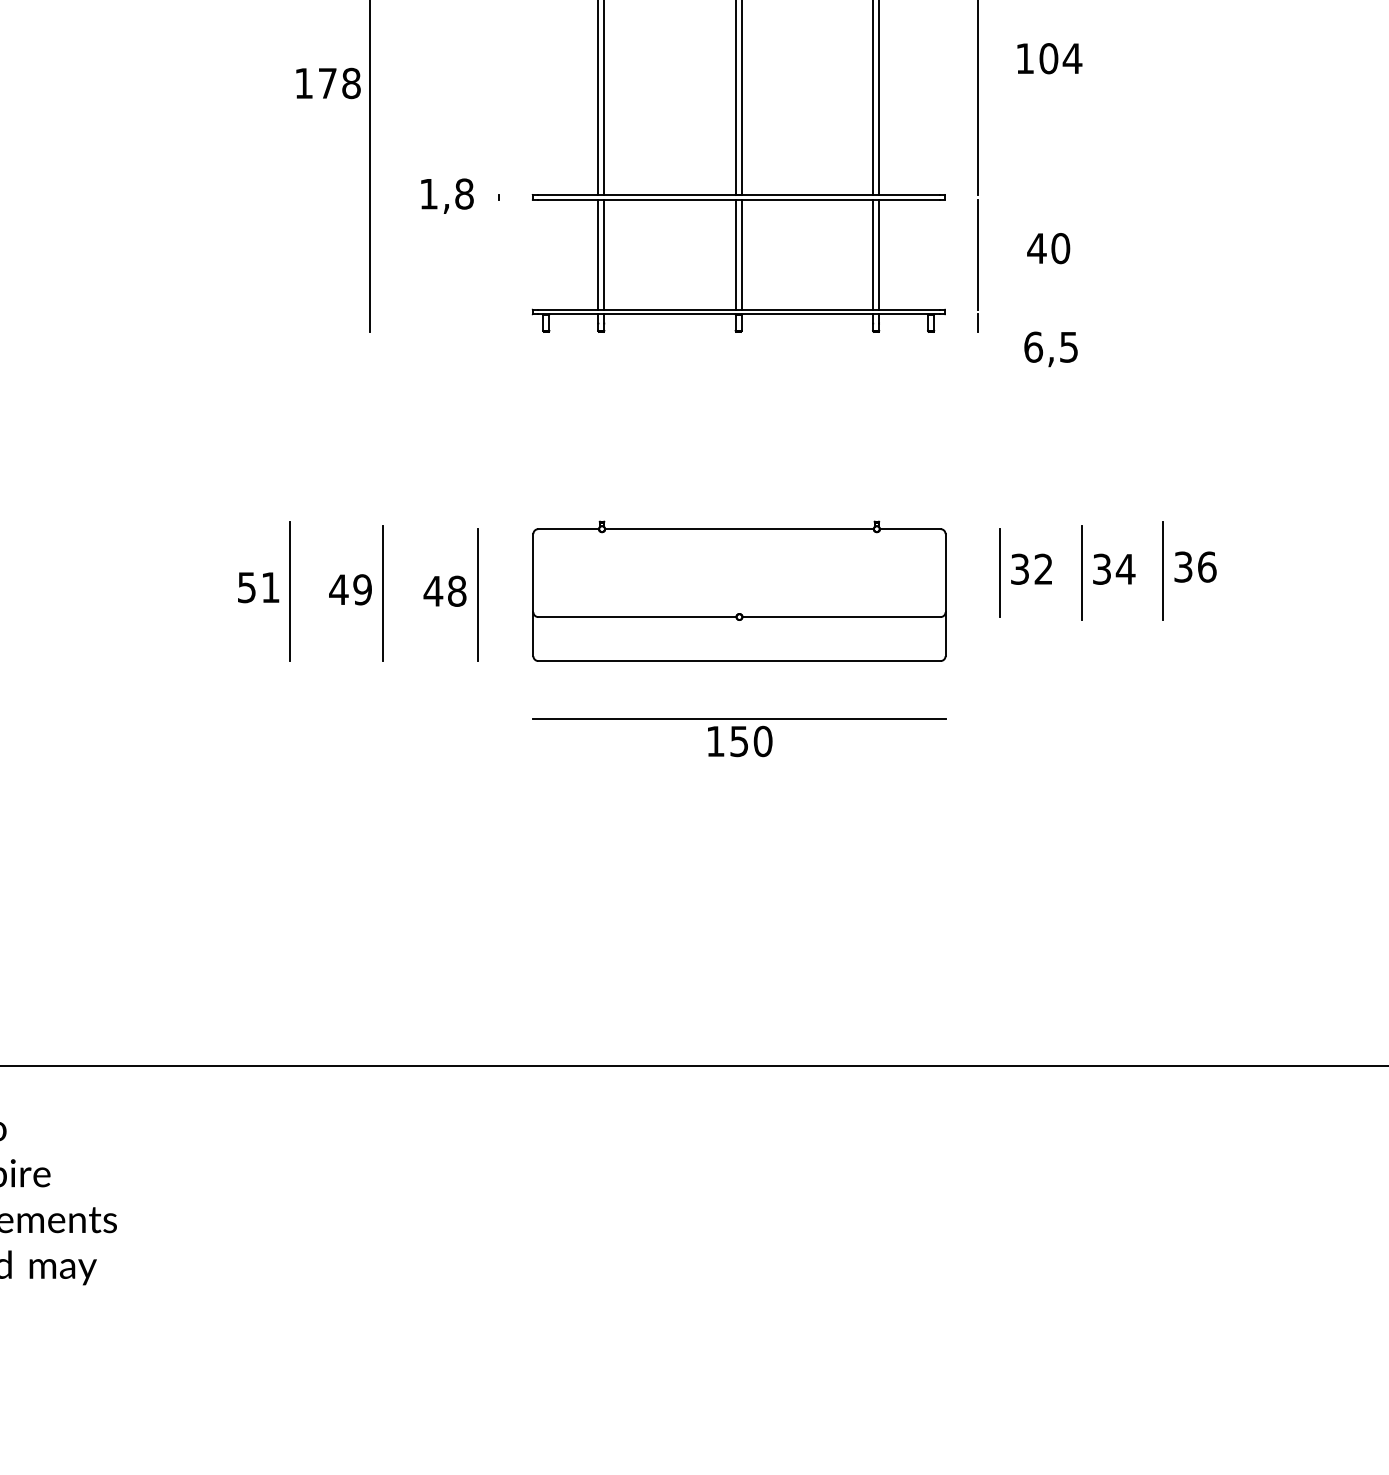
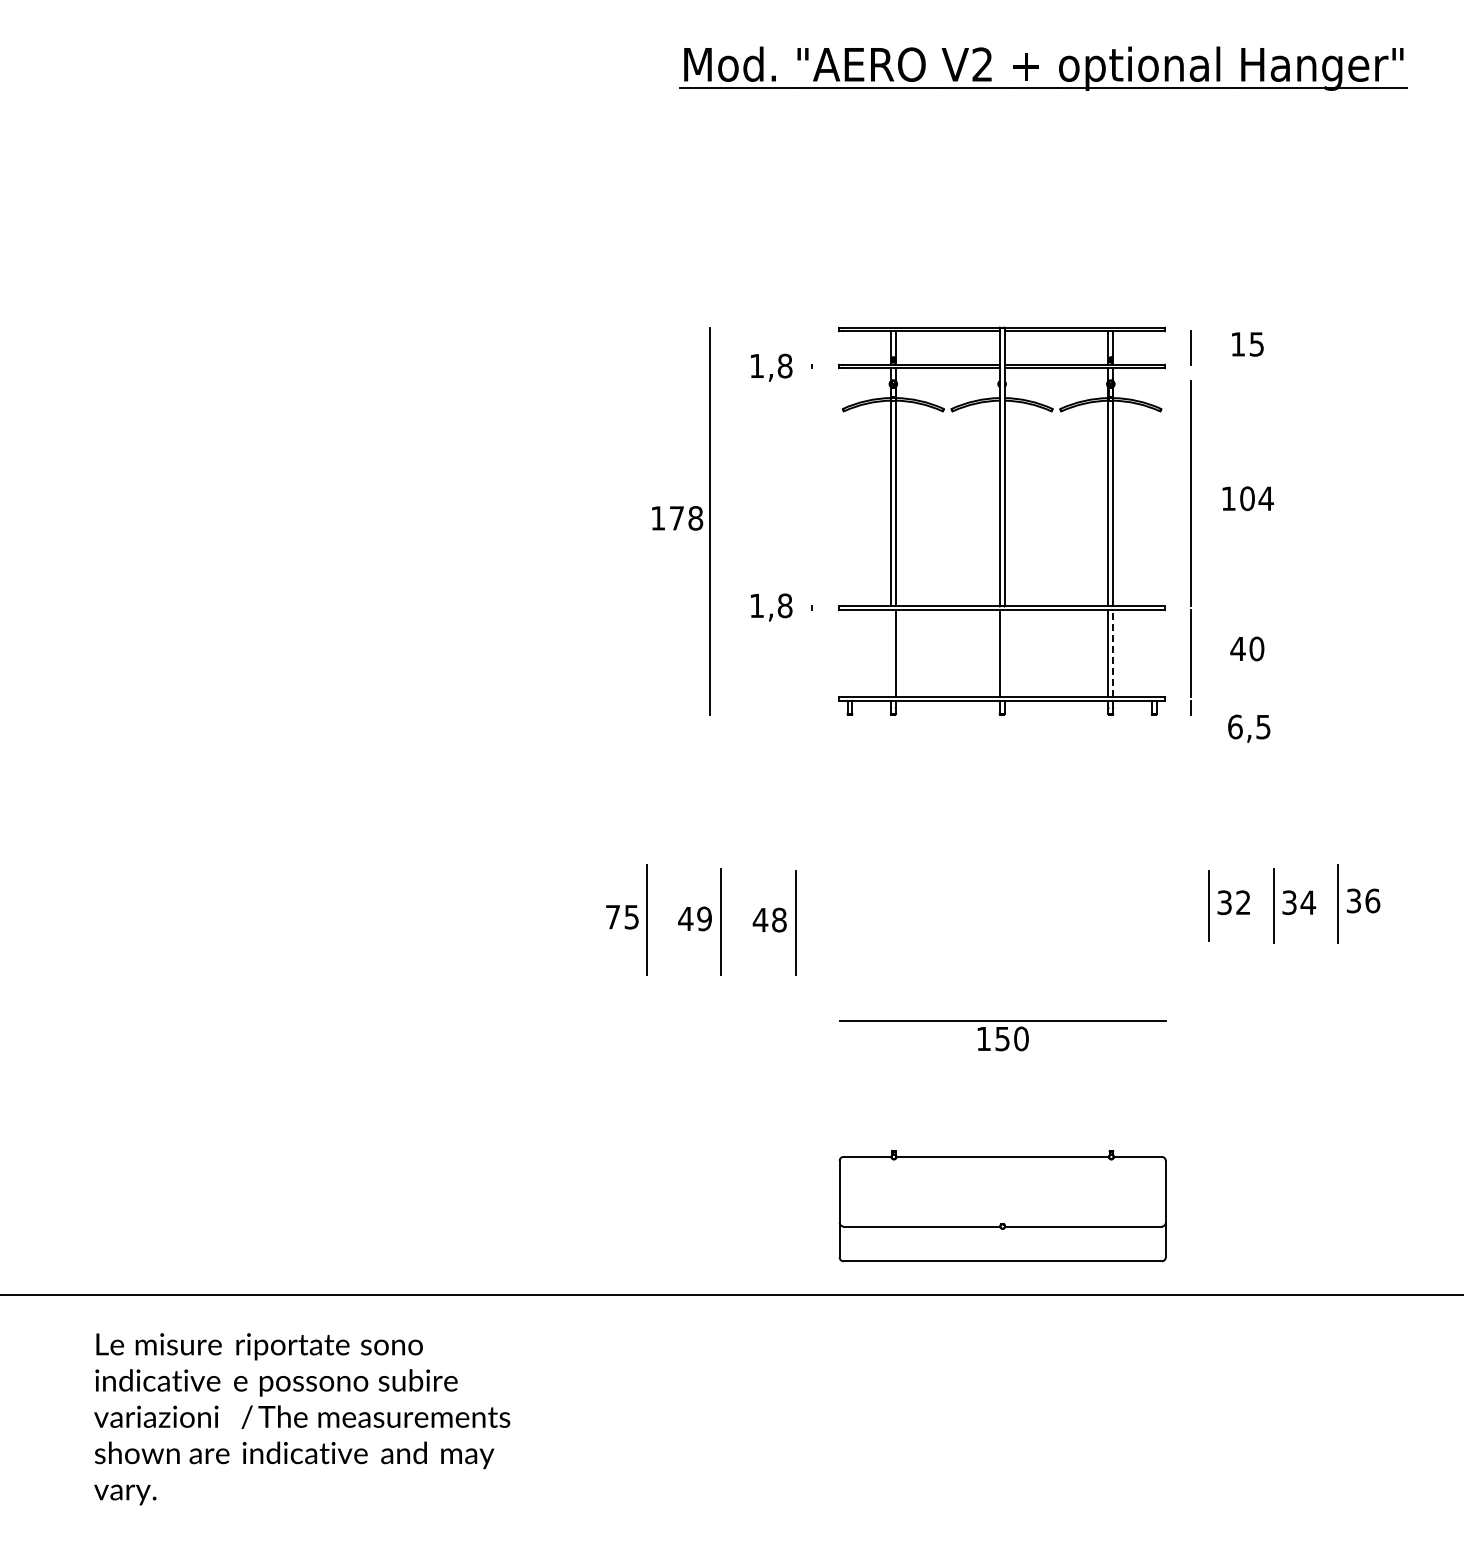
line: (598, 254) -> (891, 653), removed
line: (741, 254) -> (1004, 653), removed
line: (879, 254) -> (1113, 653), solid -> dashed
text: (258, 587) -> (622, 917), 51 -> 75
part: (739, 591) -> (1002, 1206), moved

